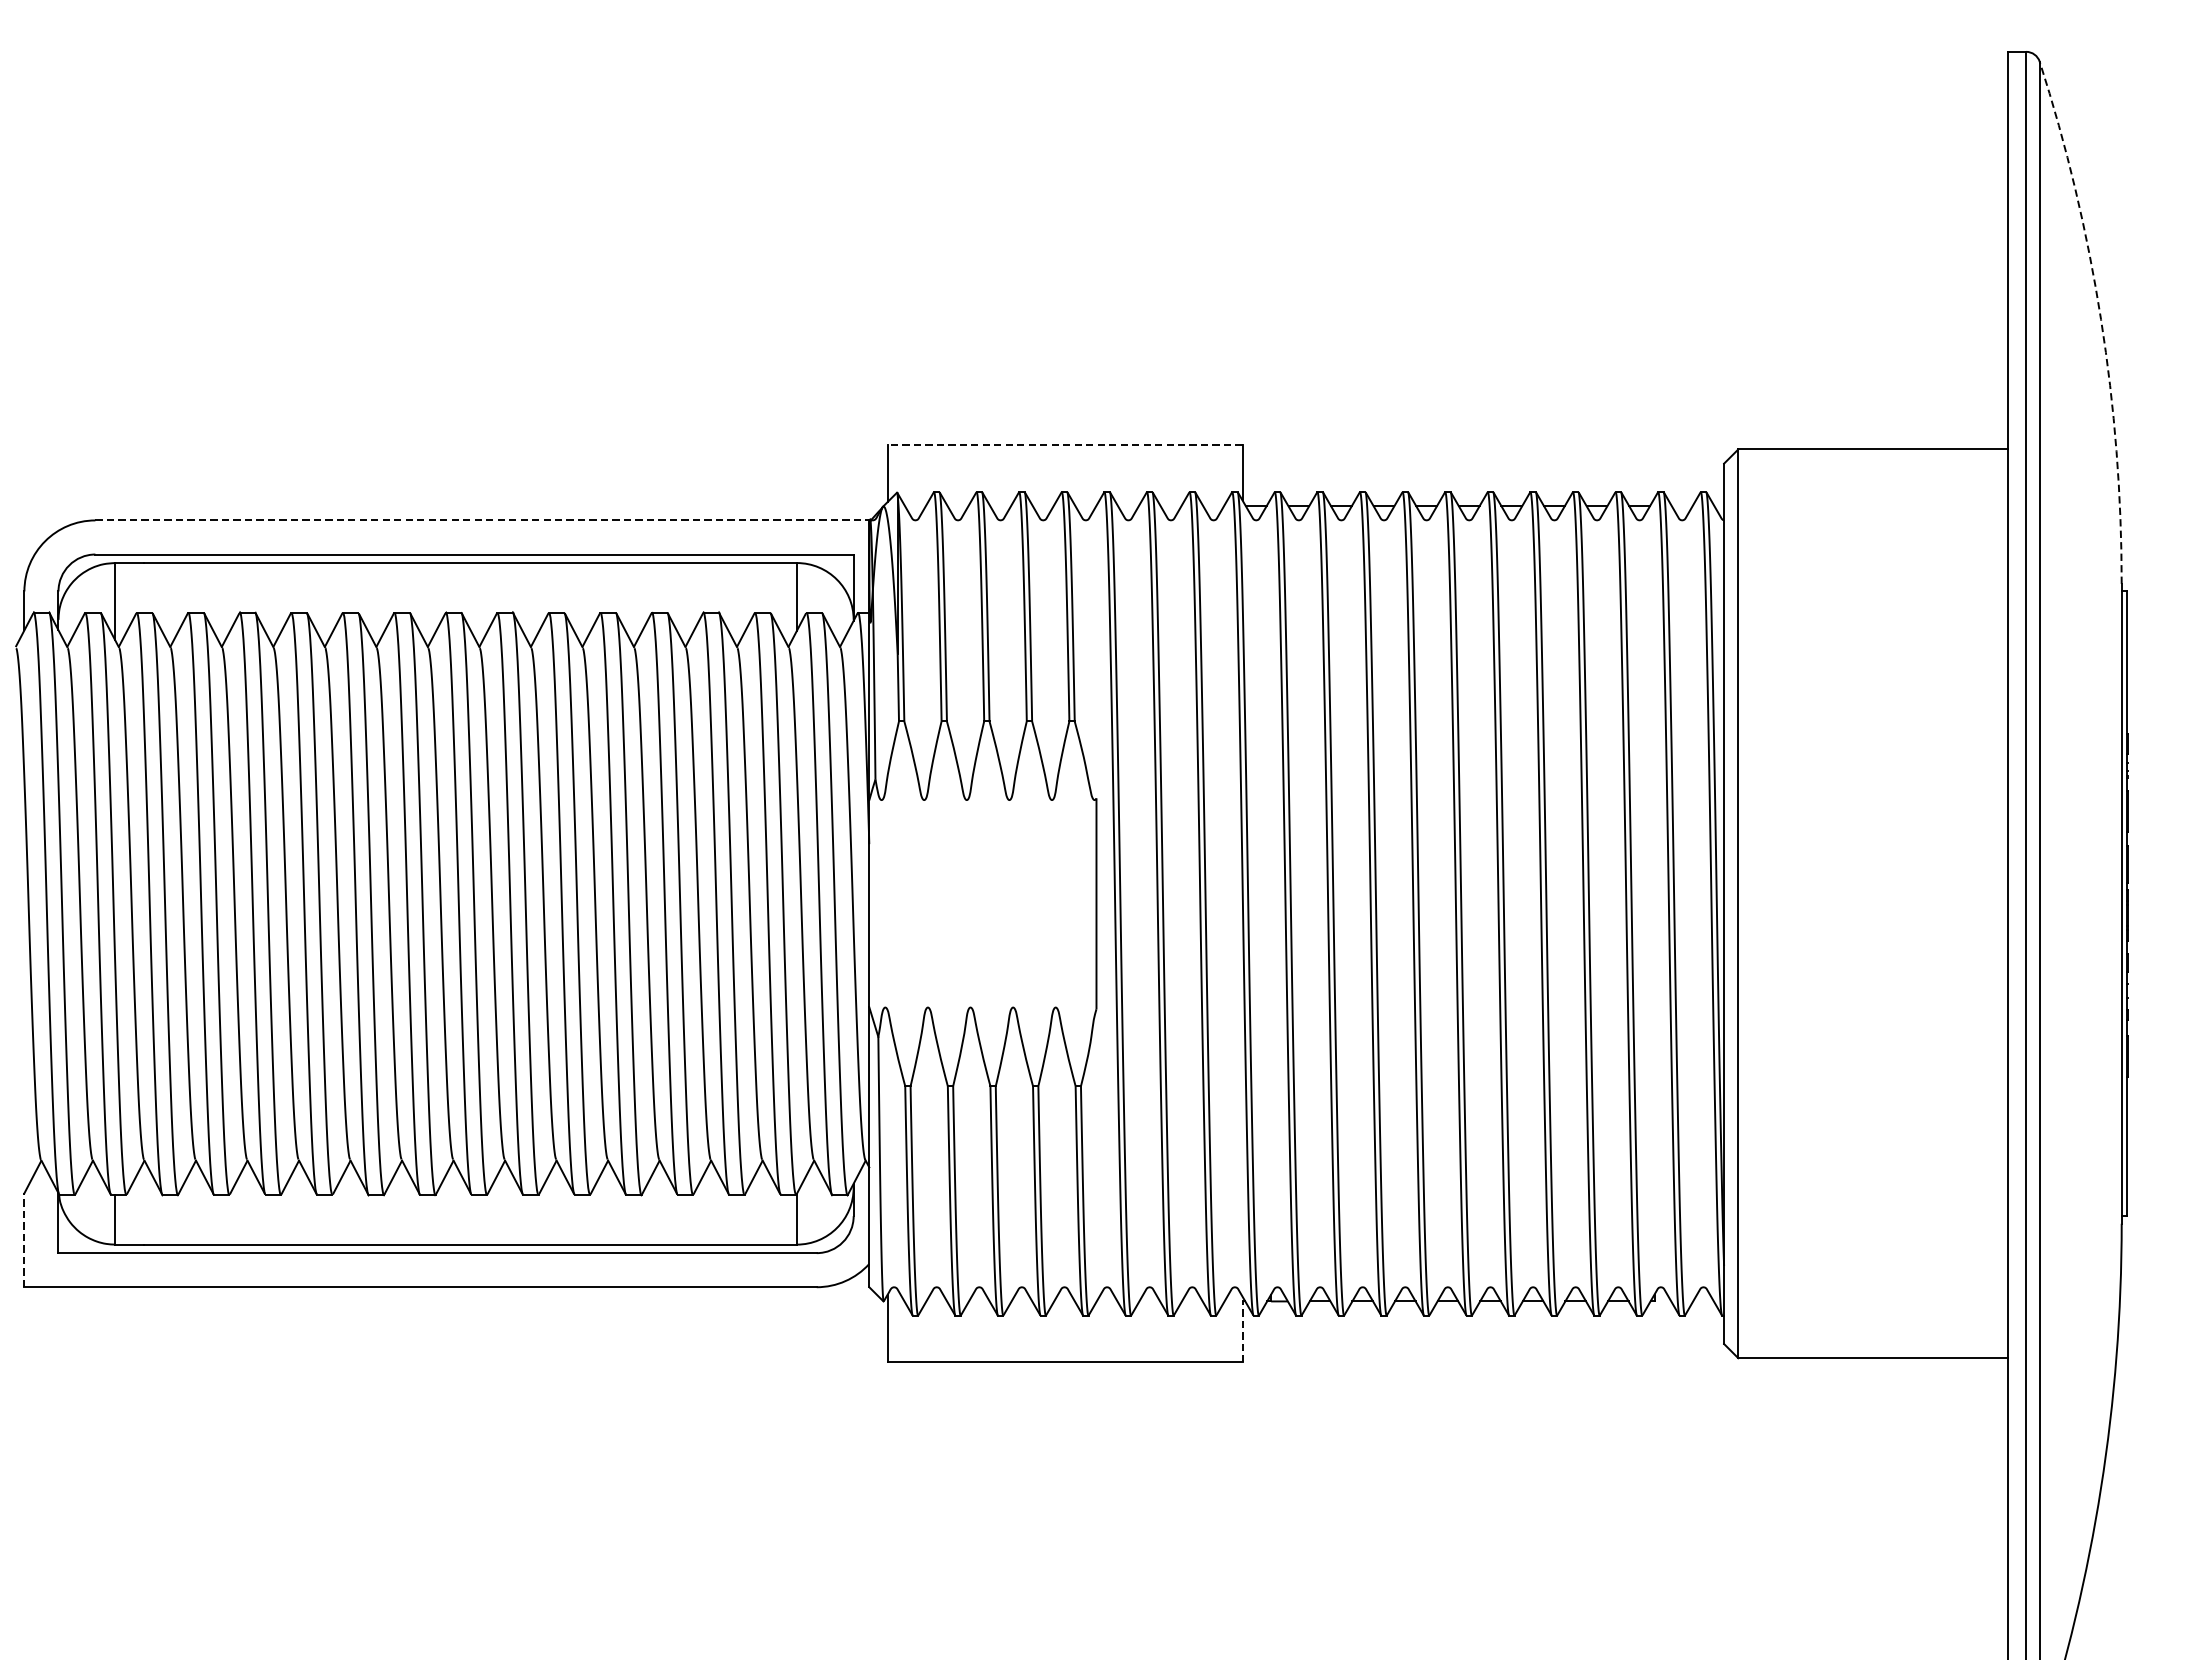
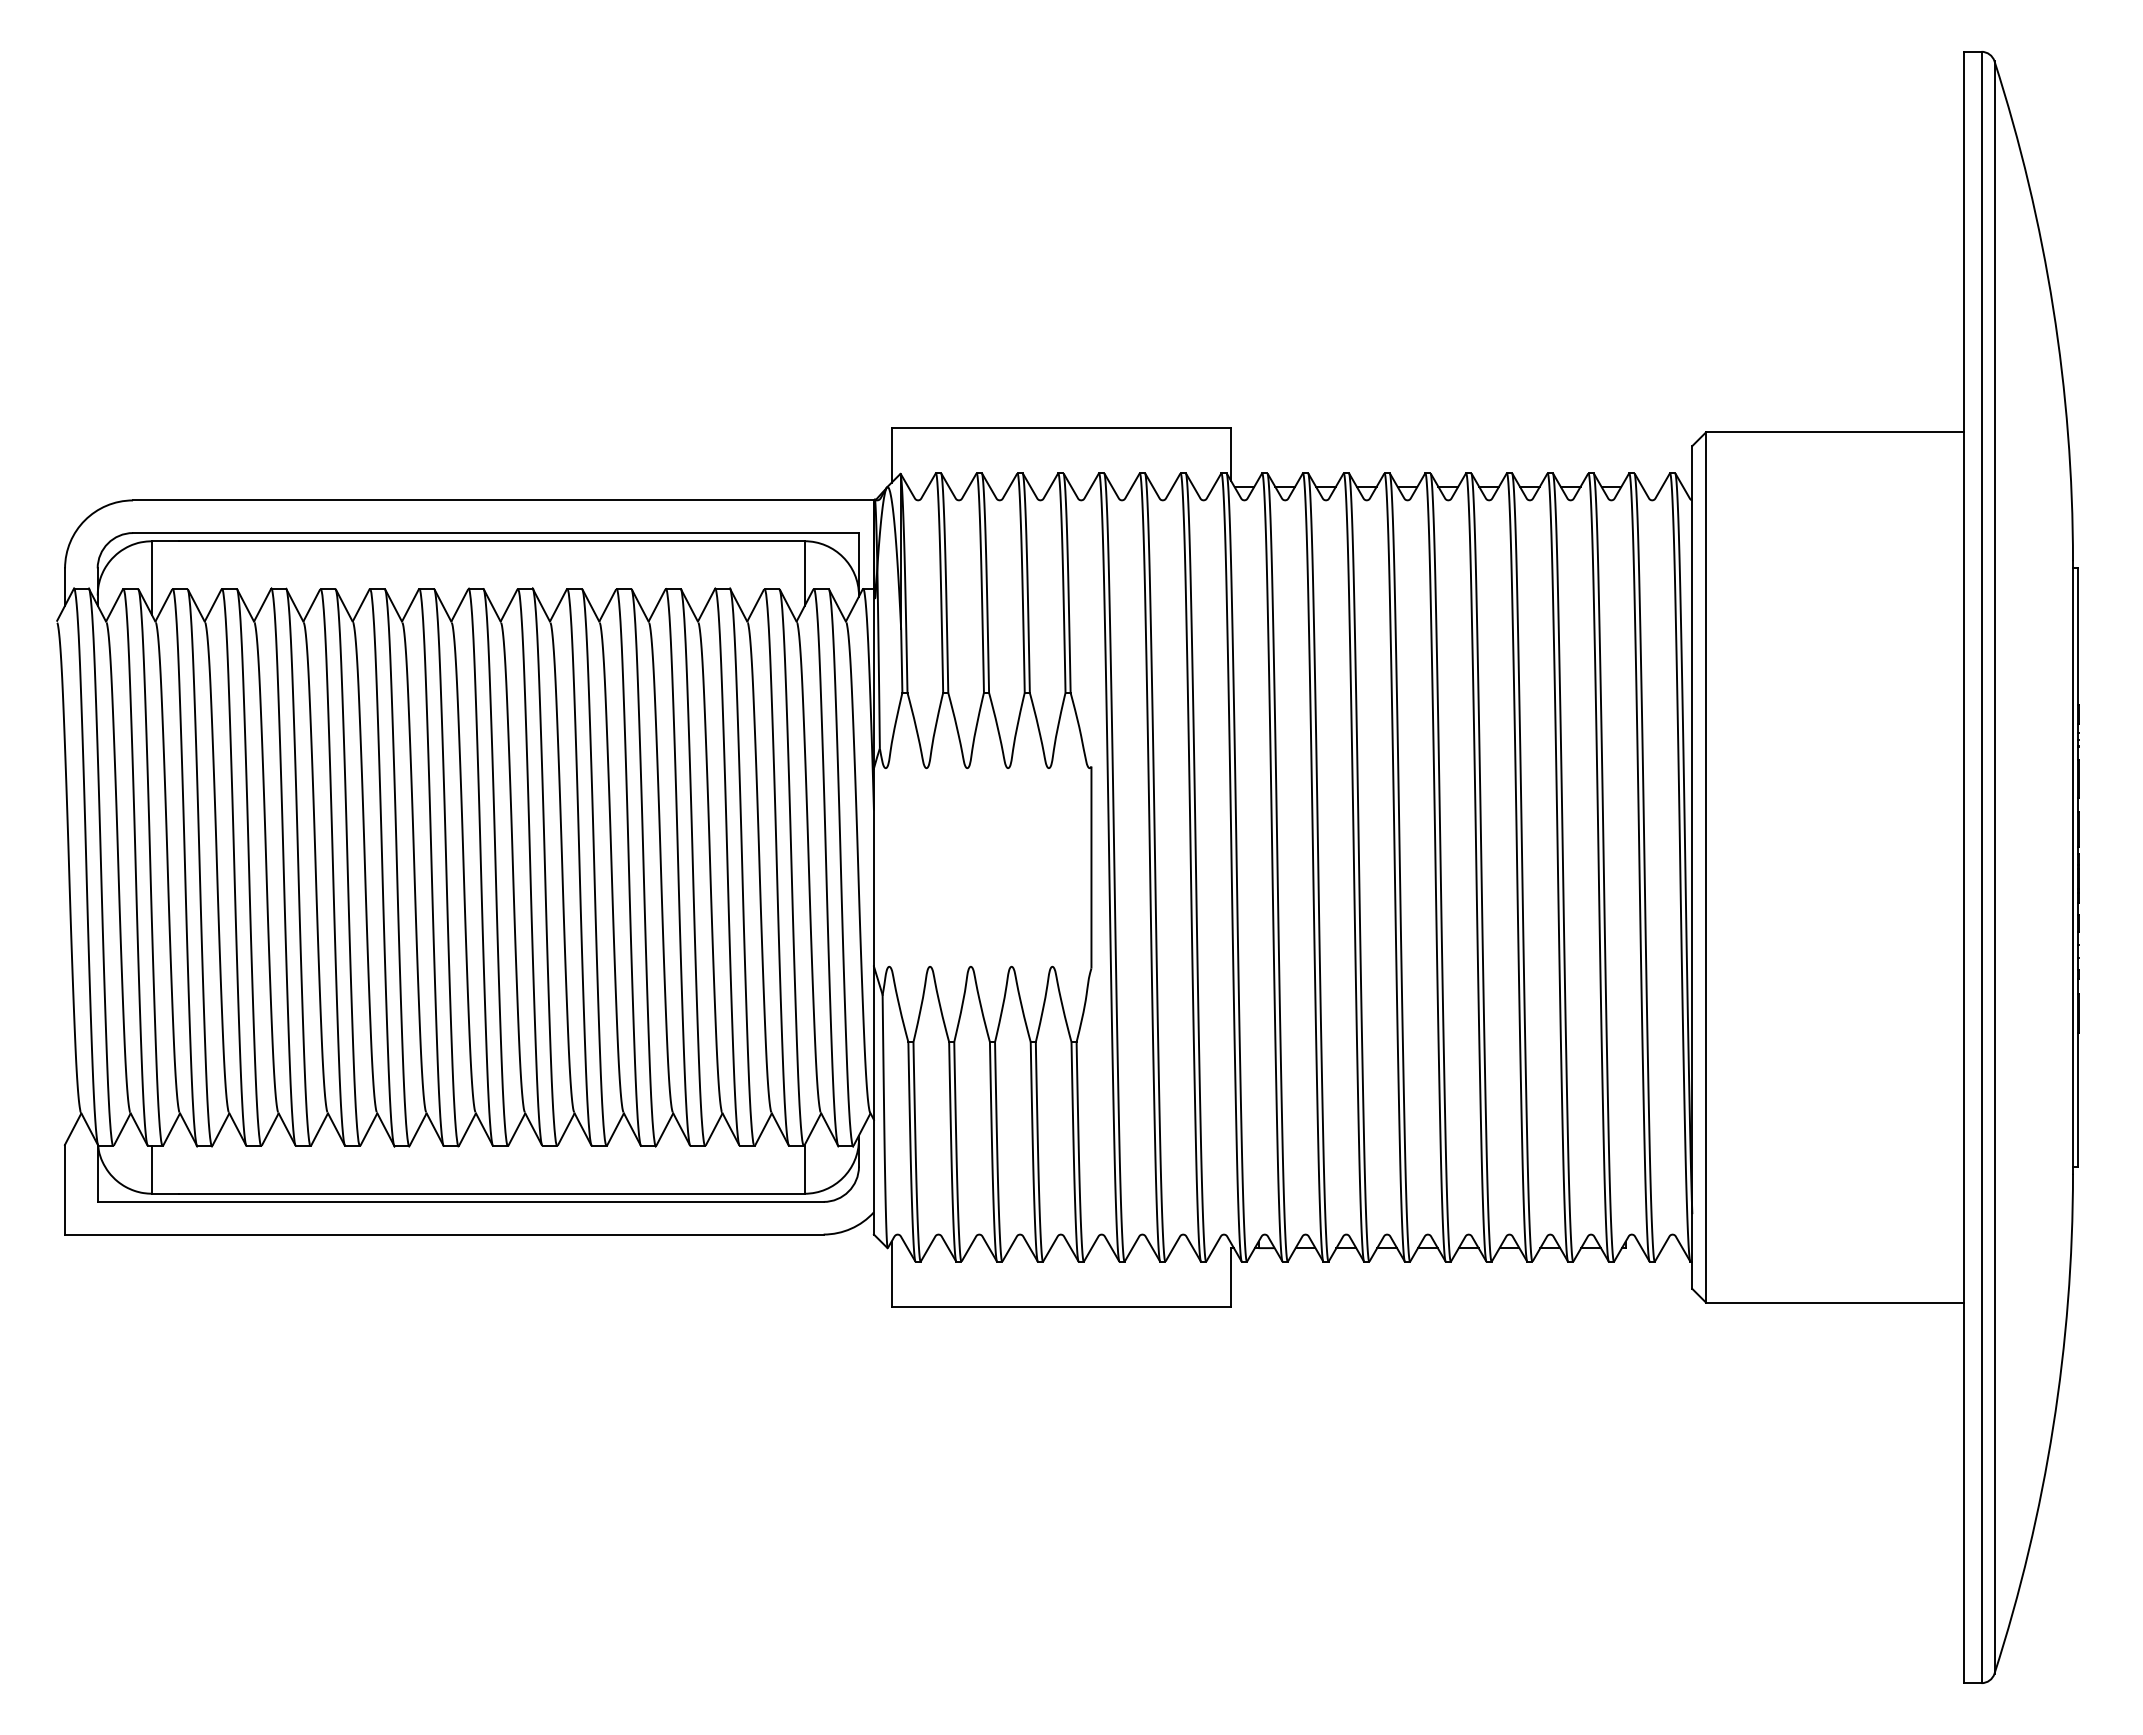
arc: (2101, 319) -> (2053, 308), dashed -> solid
line: (1065, 445) -> (1061, 428), dashed -> solid
line: (482, 520) -> (503, 500), dashed -> solid
line: (24, 1240) -> (65, 1189), dashed -> solid
line: (1242, 1331) -> (1231, 1276), dashed -> solid

